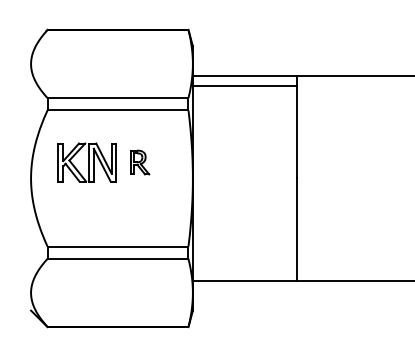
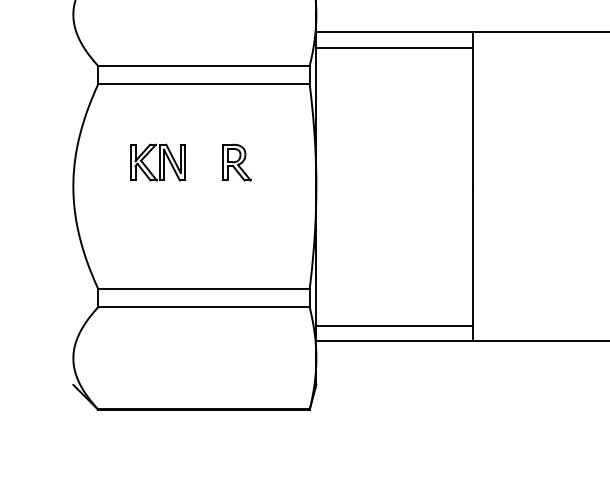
part: (87, 162) -> (158, 162), size x0.62
line: (244, 271) -> (393, 326), added

